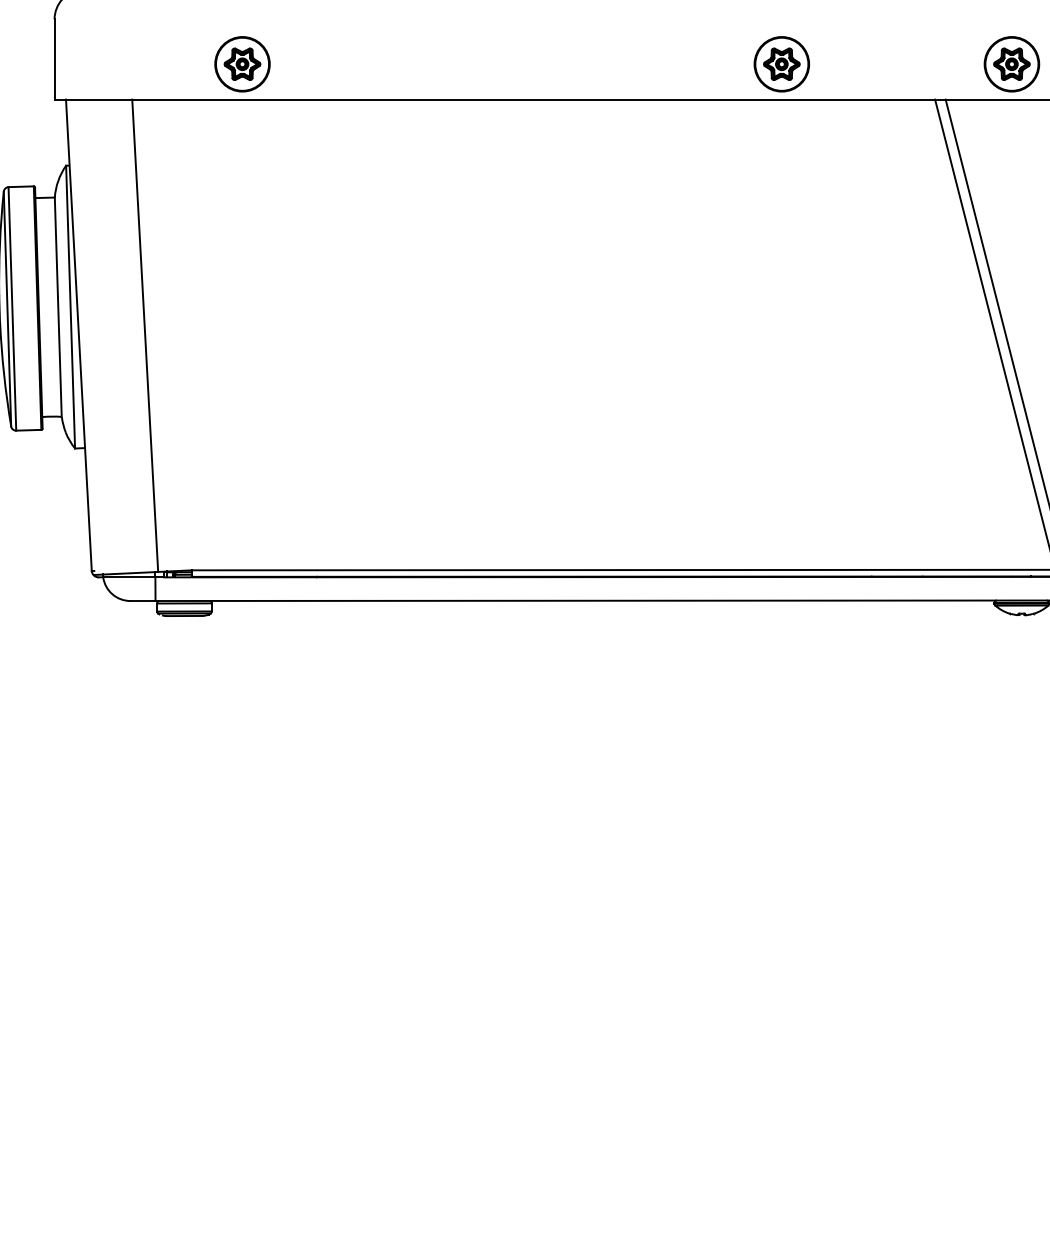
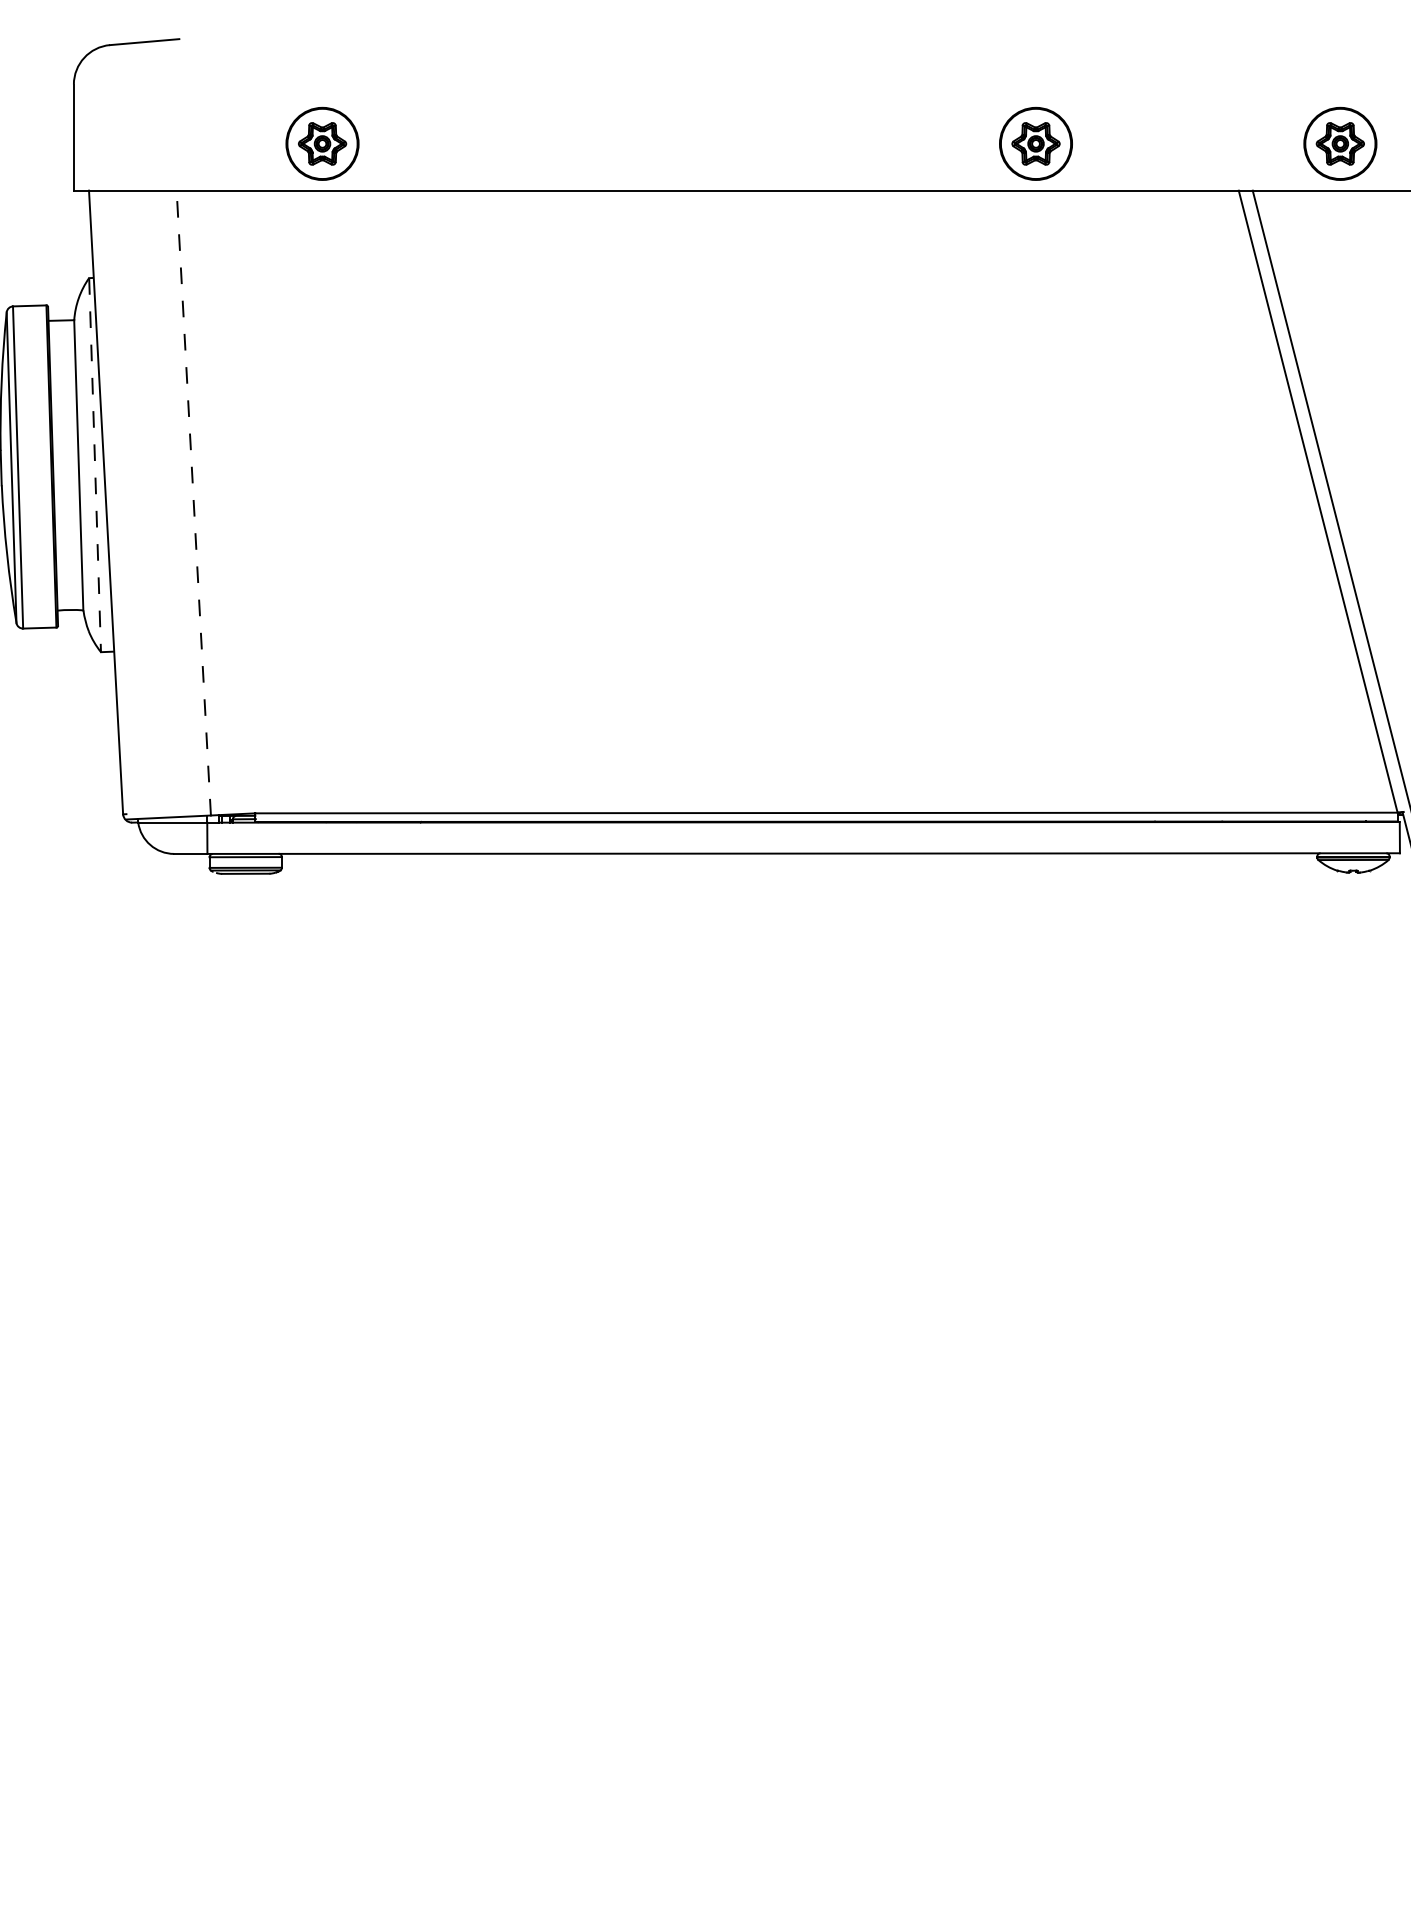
line: (70, 307) -> (95, 465), solid -> dashed
line: (144, 336) -> (193, 503), solid -> dashed

